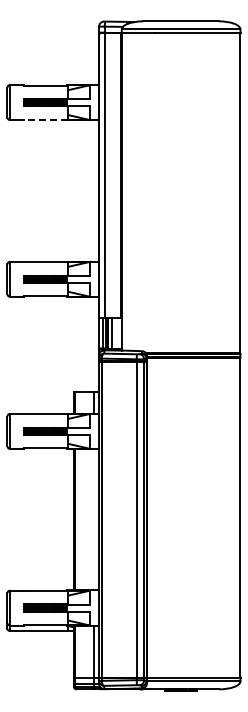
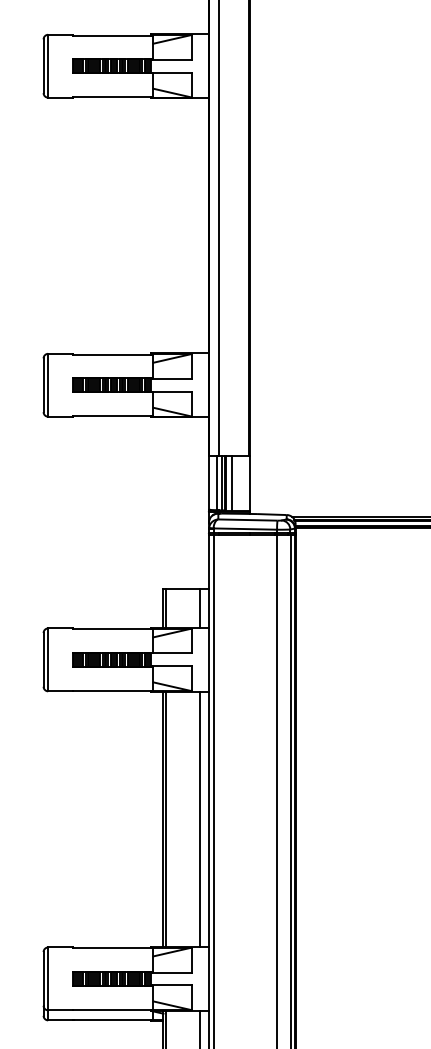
line: (45, 119) -> (112, 96), dashed -> solid
line: (94, 519) -> (200, 818), added

